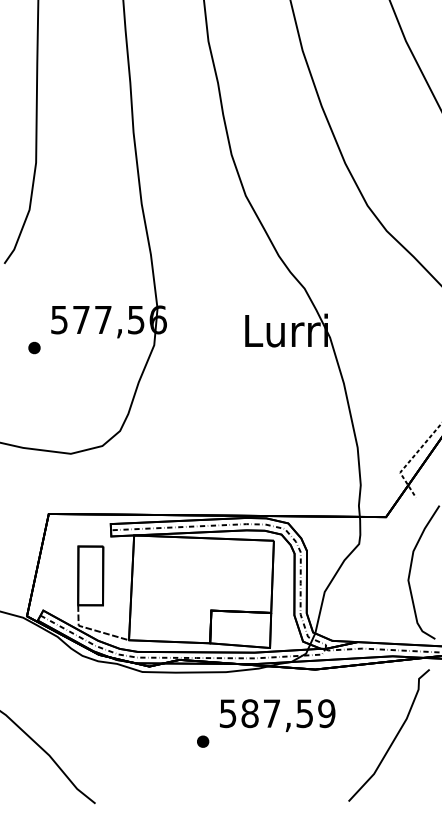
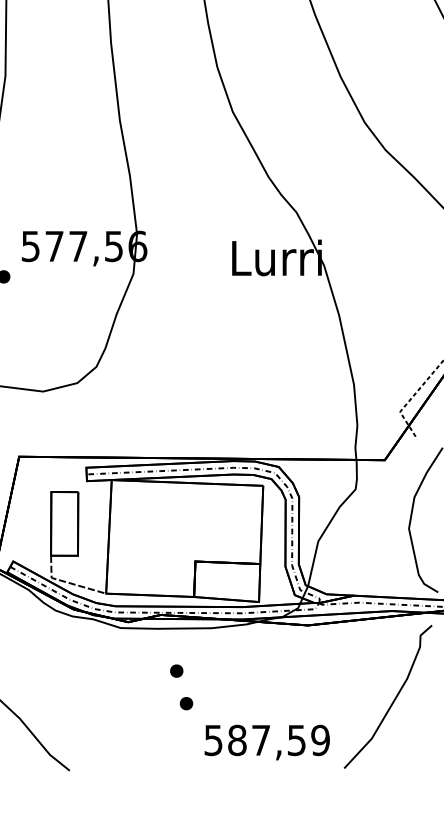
part: (194, 711) -> (177, 670), added
text: (277, 715) -> (267, 742), moved

